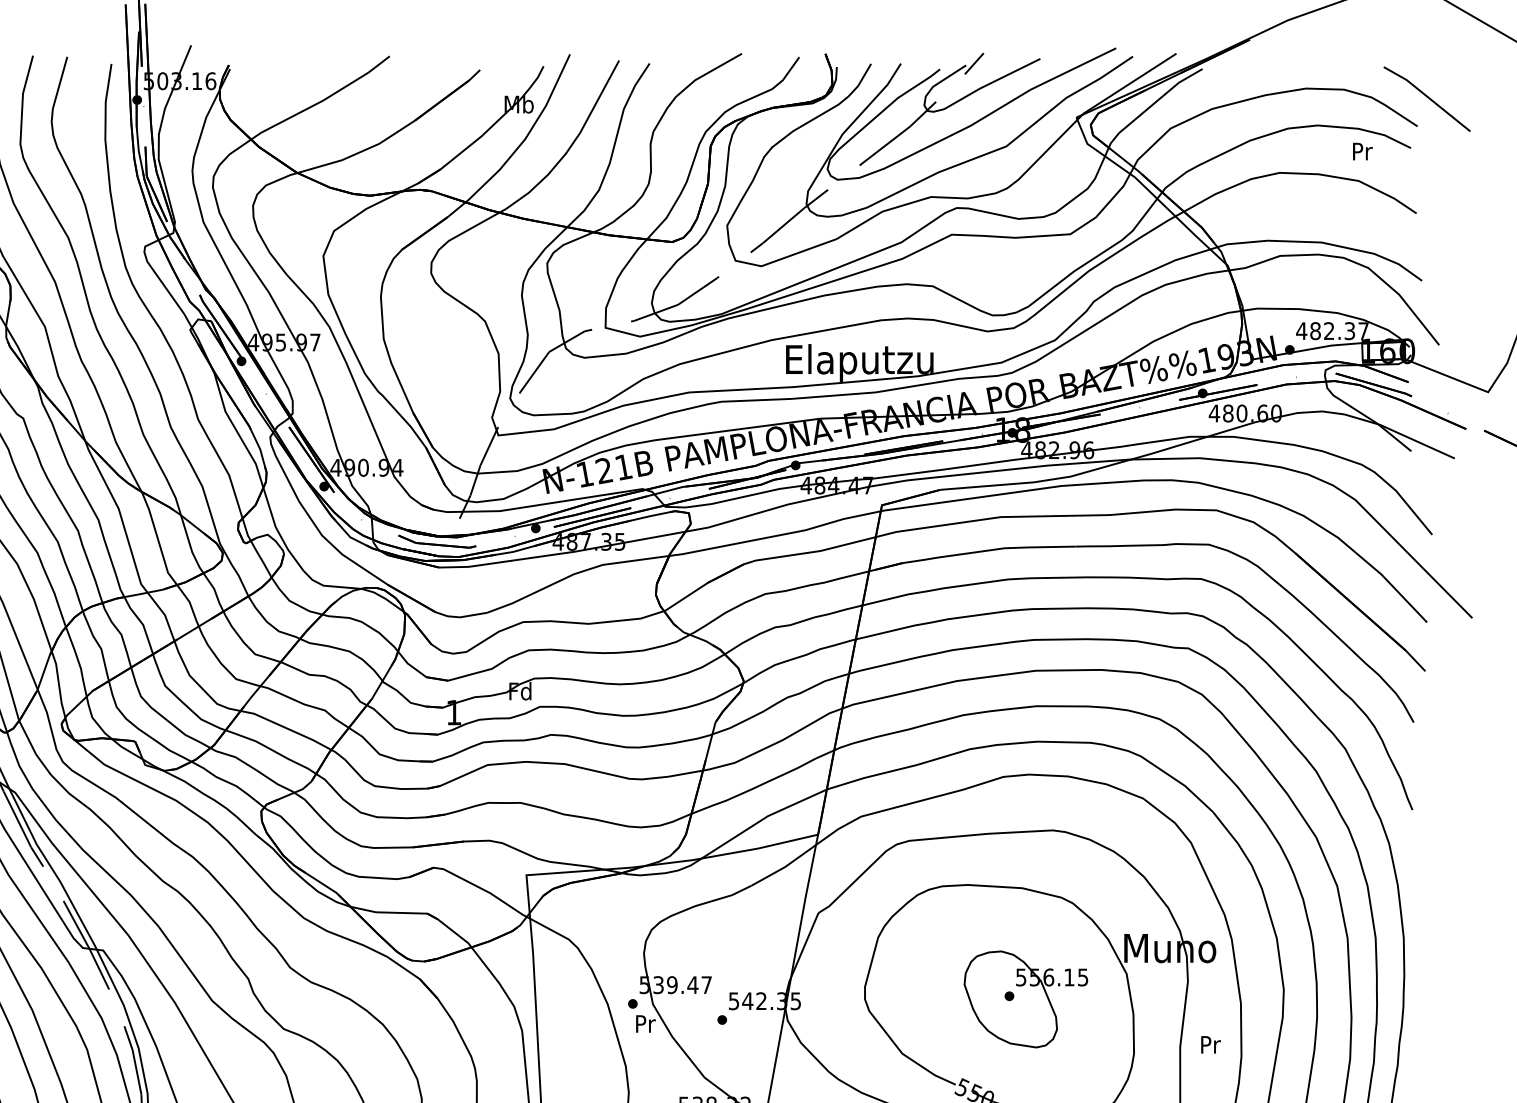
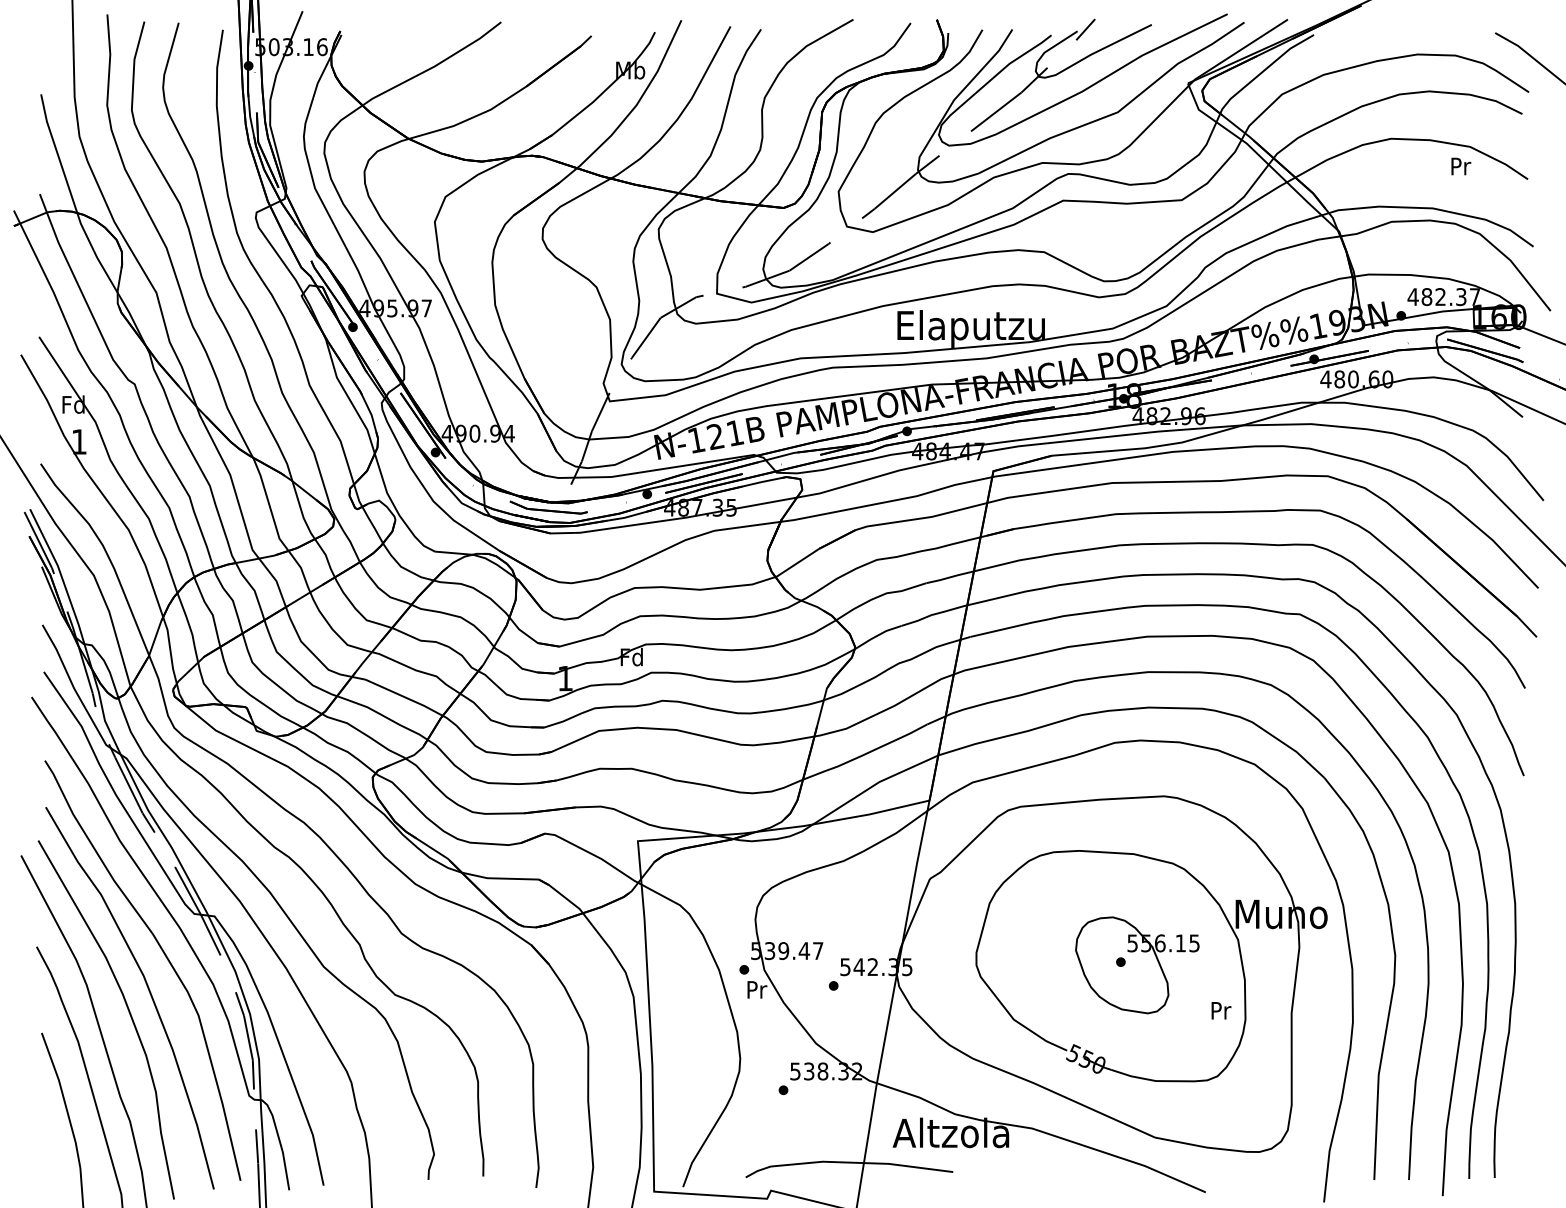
text: (1363, 151) -> (1461, 166), moved
text: (1211, 1044) -> (1221, 1010), moved

